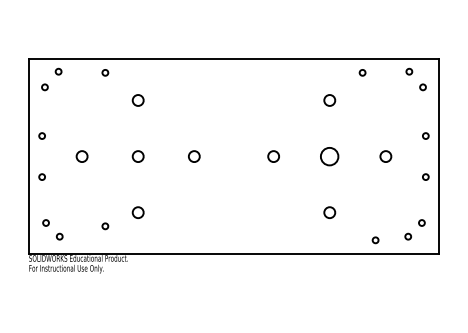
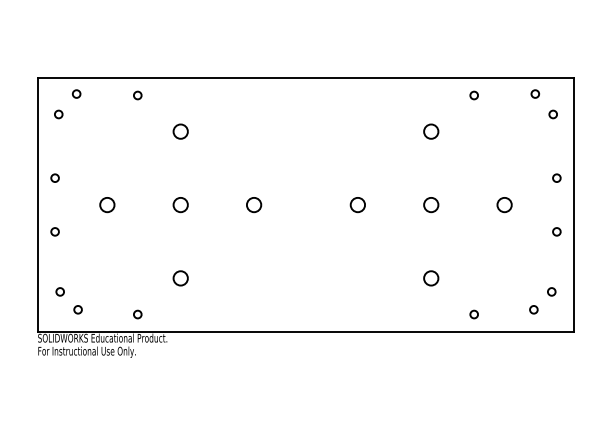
circle: (329, 156) -> (430, 204), size x0.62
circle: (105, 226) -> (137, 314), moved
circle: (375, 240) -> (474, 314), moved

